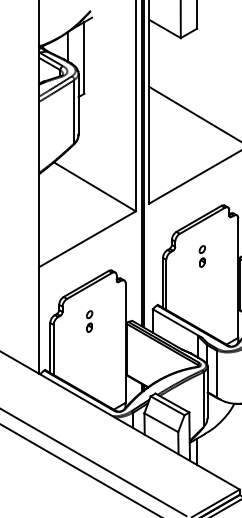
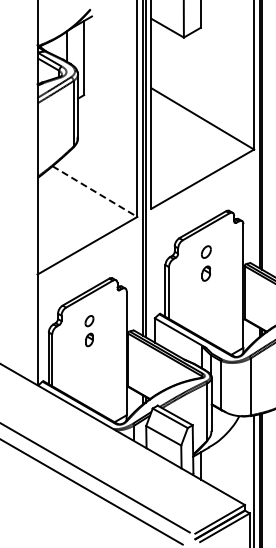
line: (95, 186) -> (95, 191), solid -> dashed
part: (201, 256) -> (205, 263), size x1.6
part: (89, 321) -> (89, 330), size x1.4

